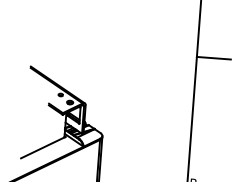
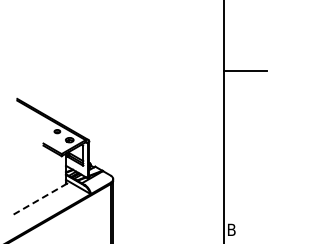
line: (43, 147) -> (40, 199), solid -> dashed

